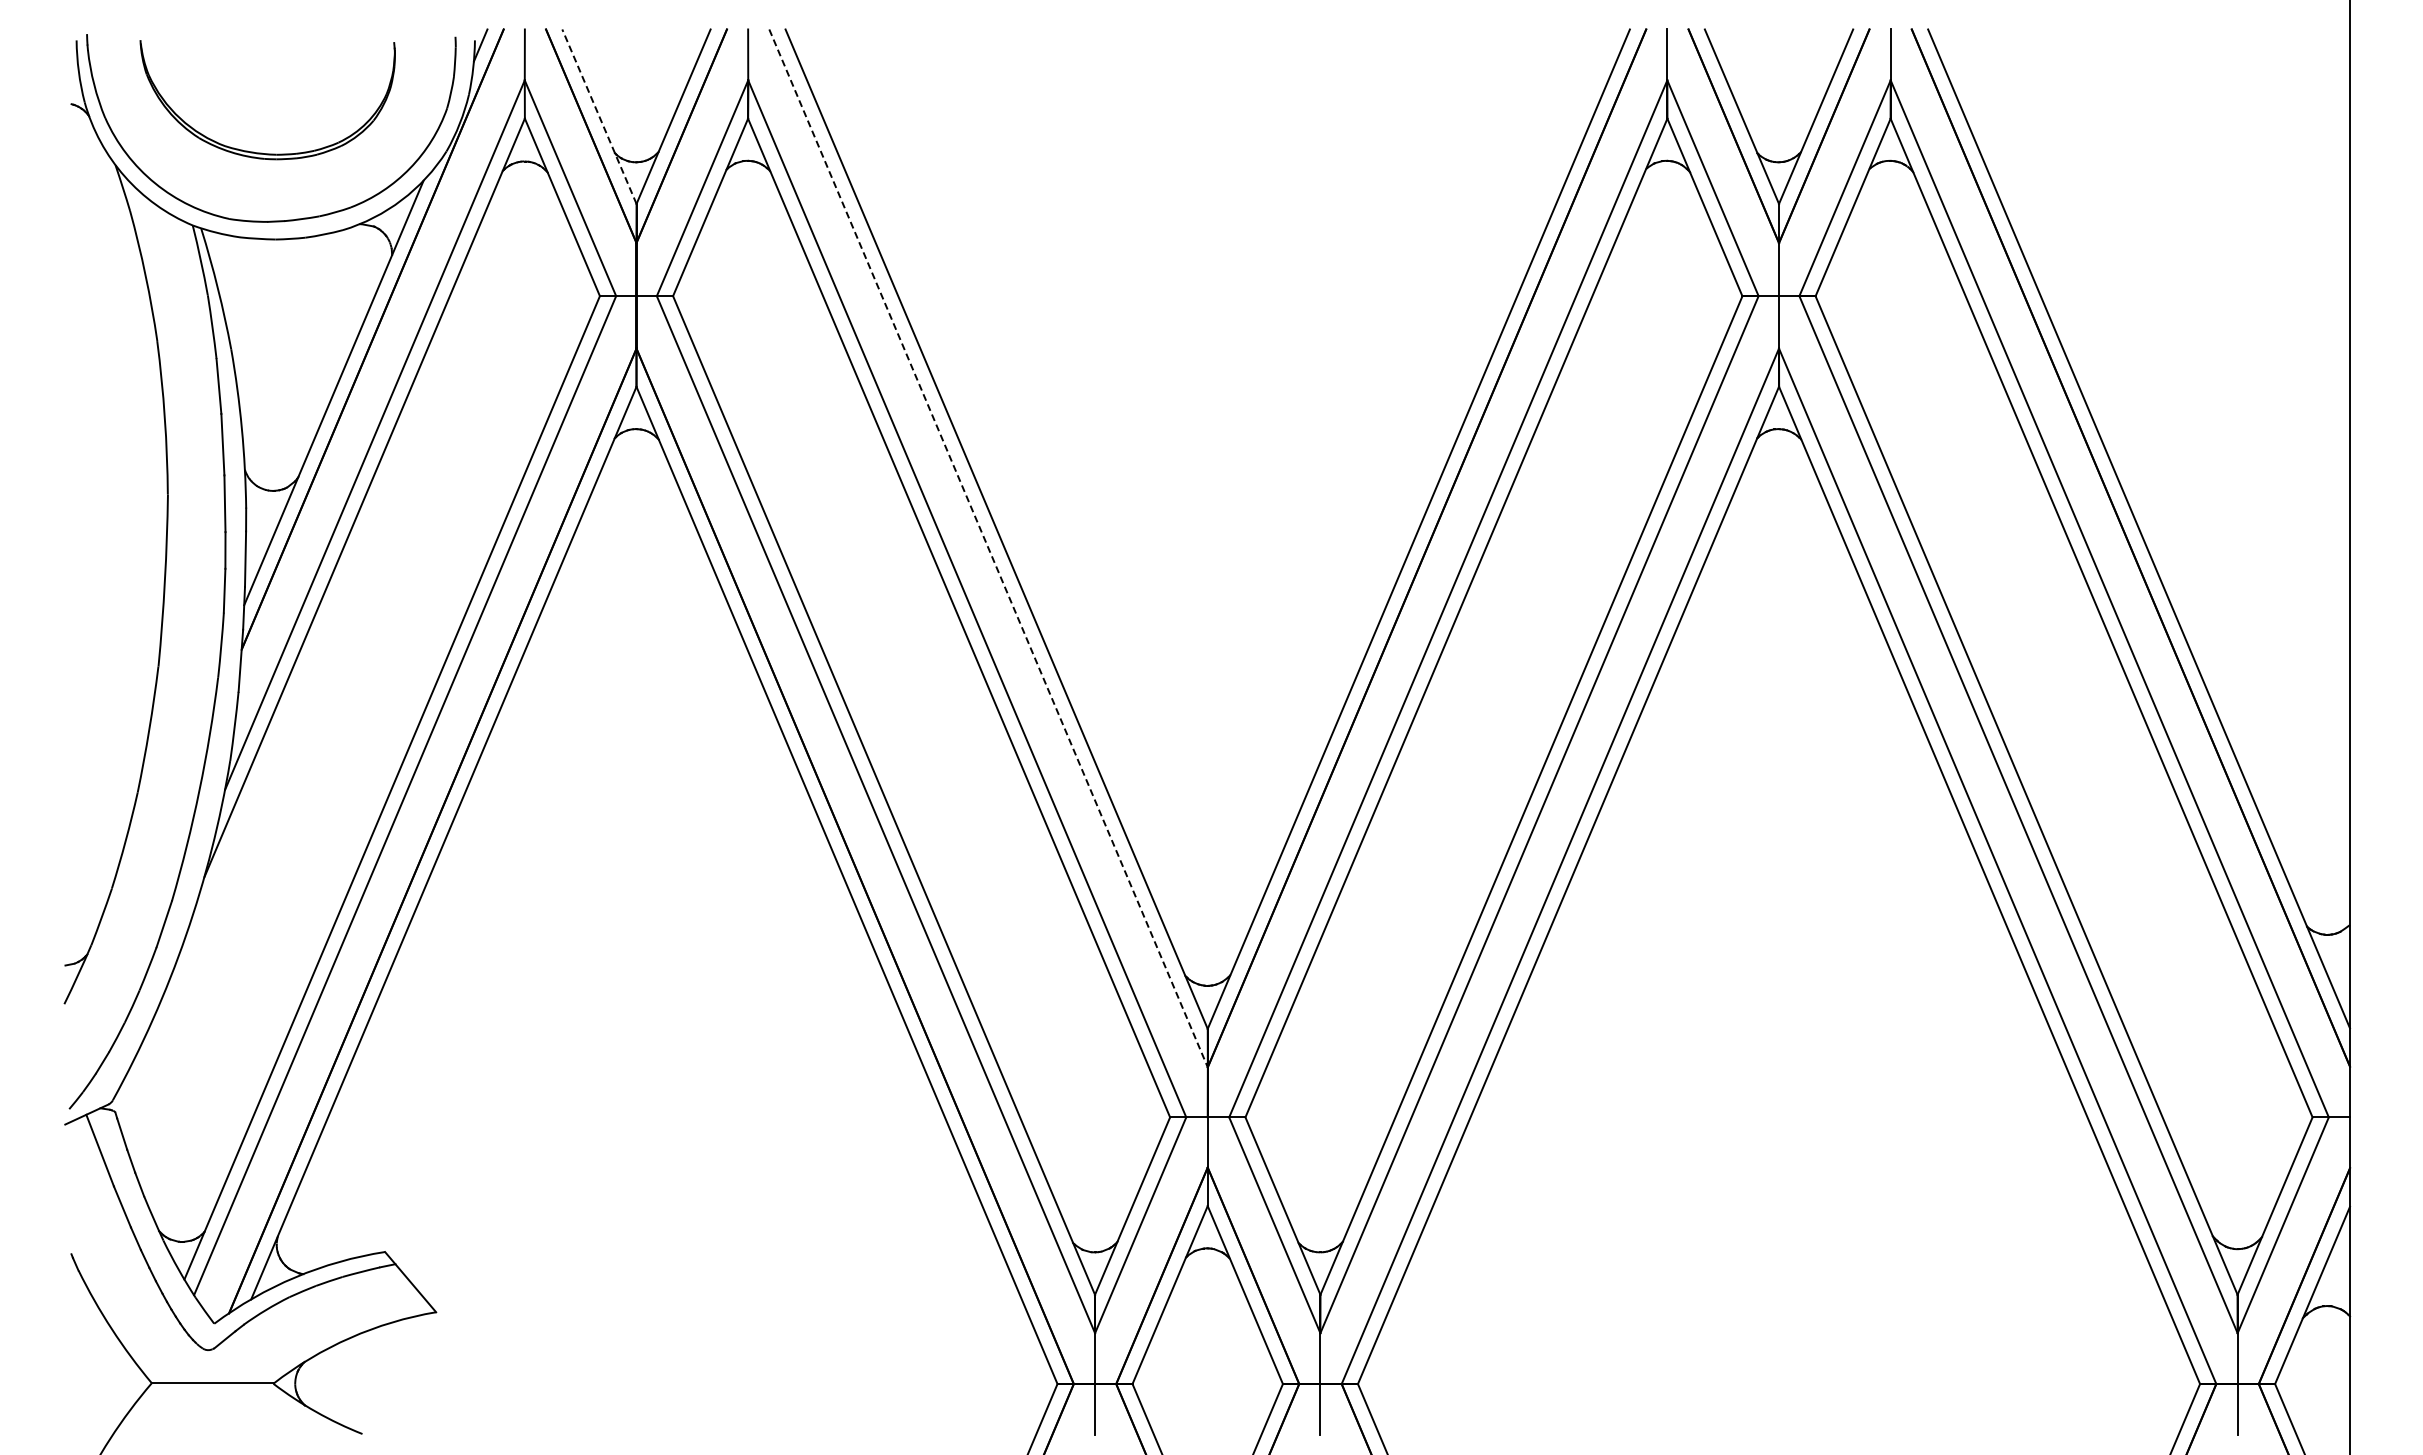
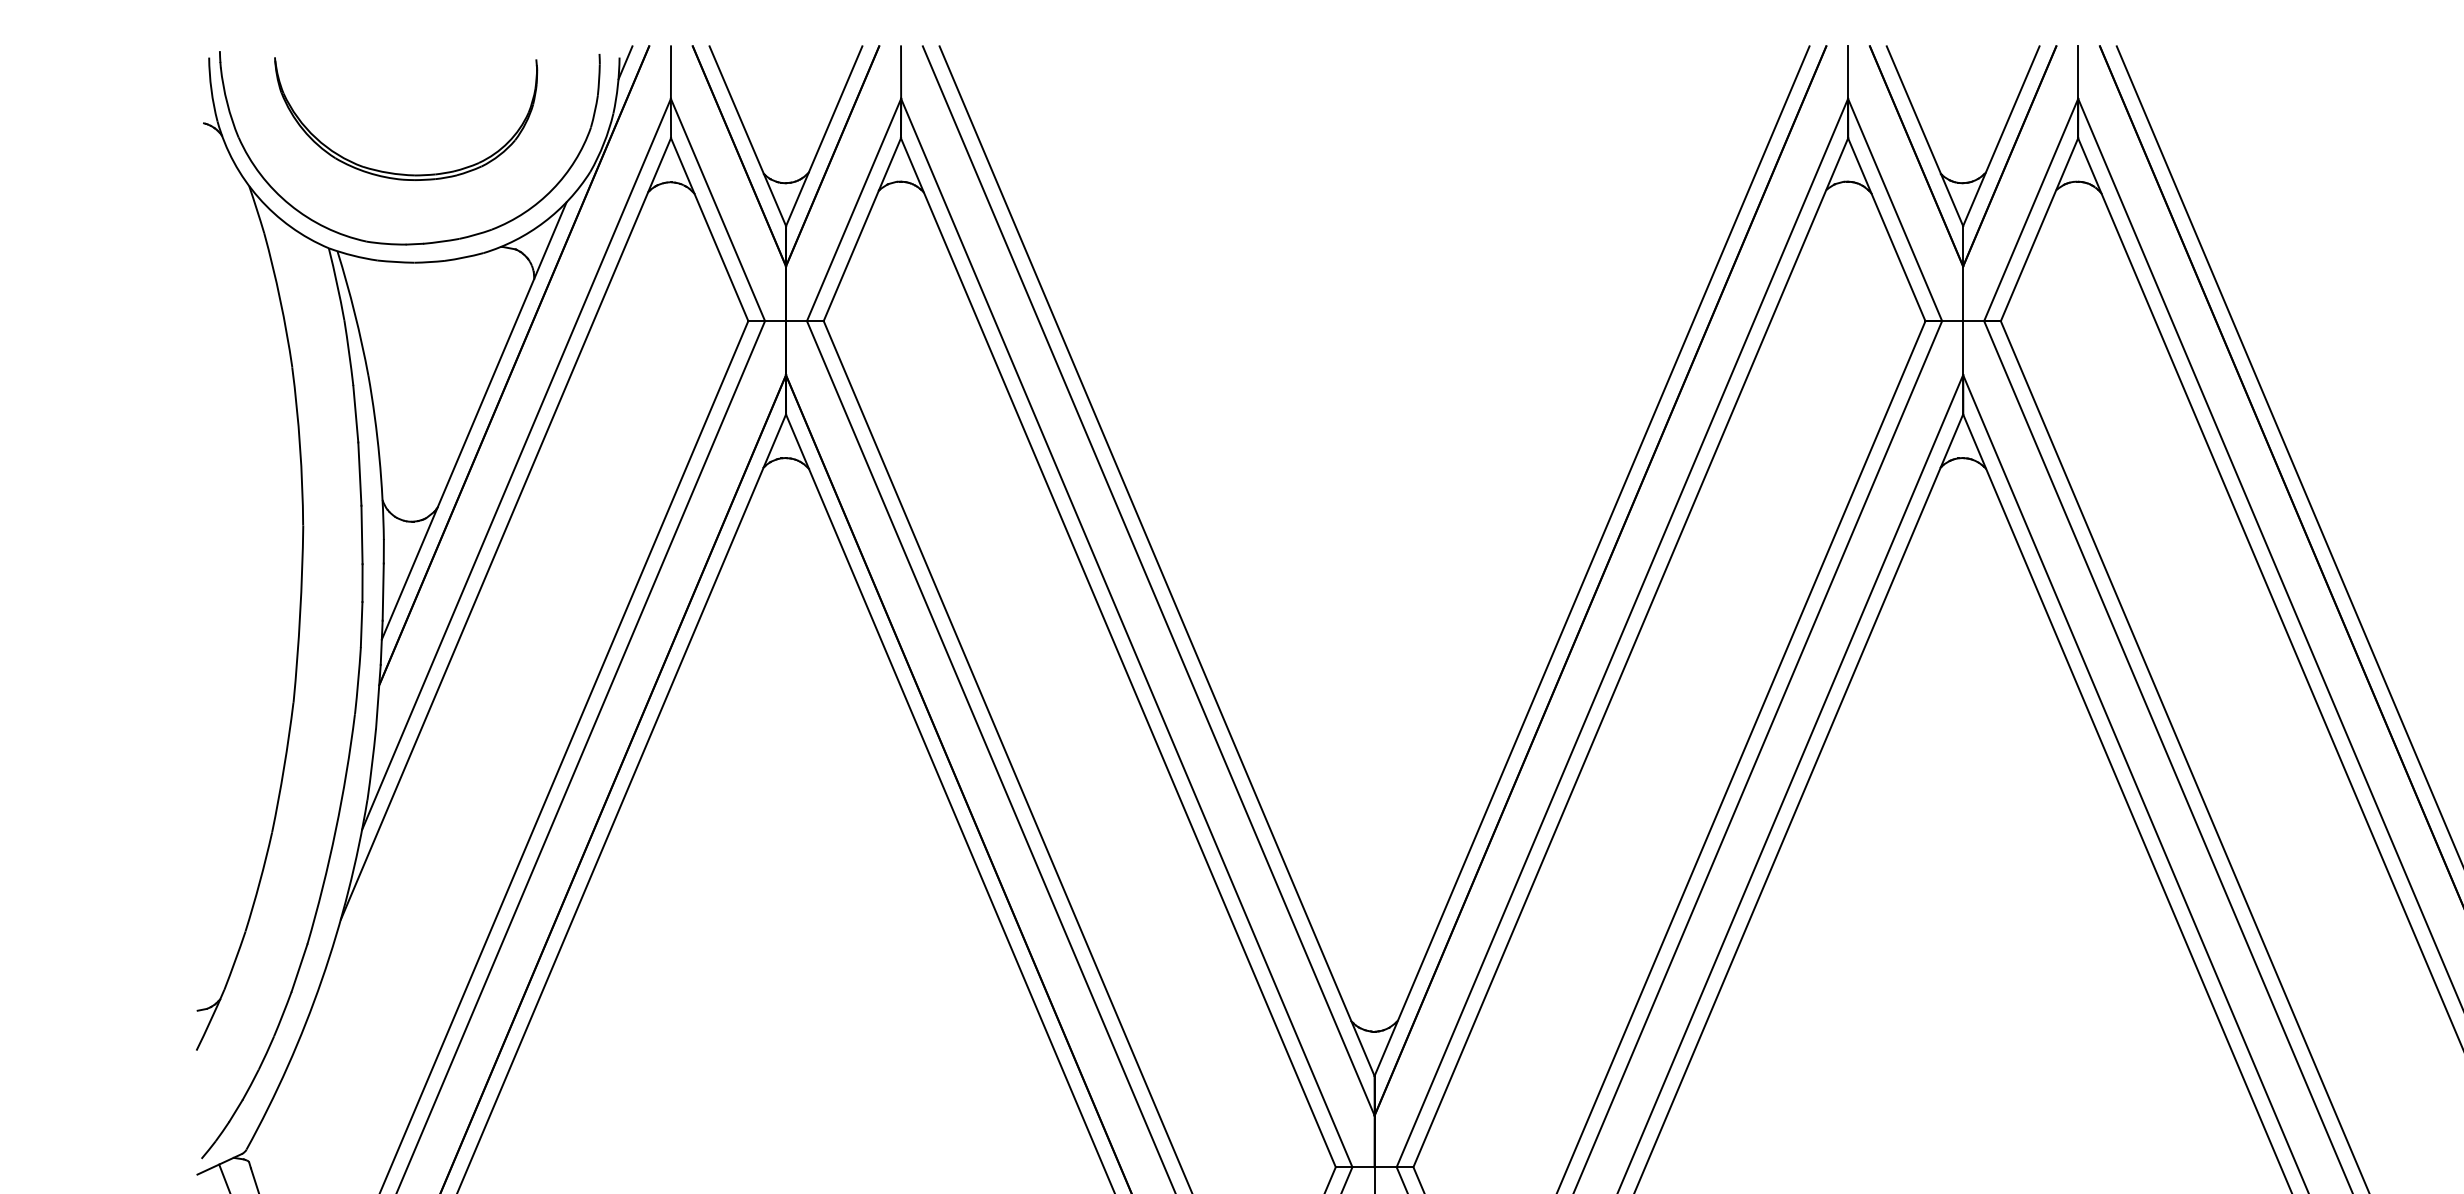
line: (599, 116) -> (747, 136), dashed -> solid
line: (988, 548) -> (1148, 581), dashed -> solid

